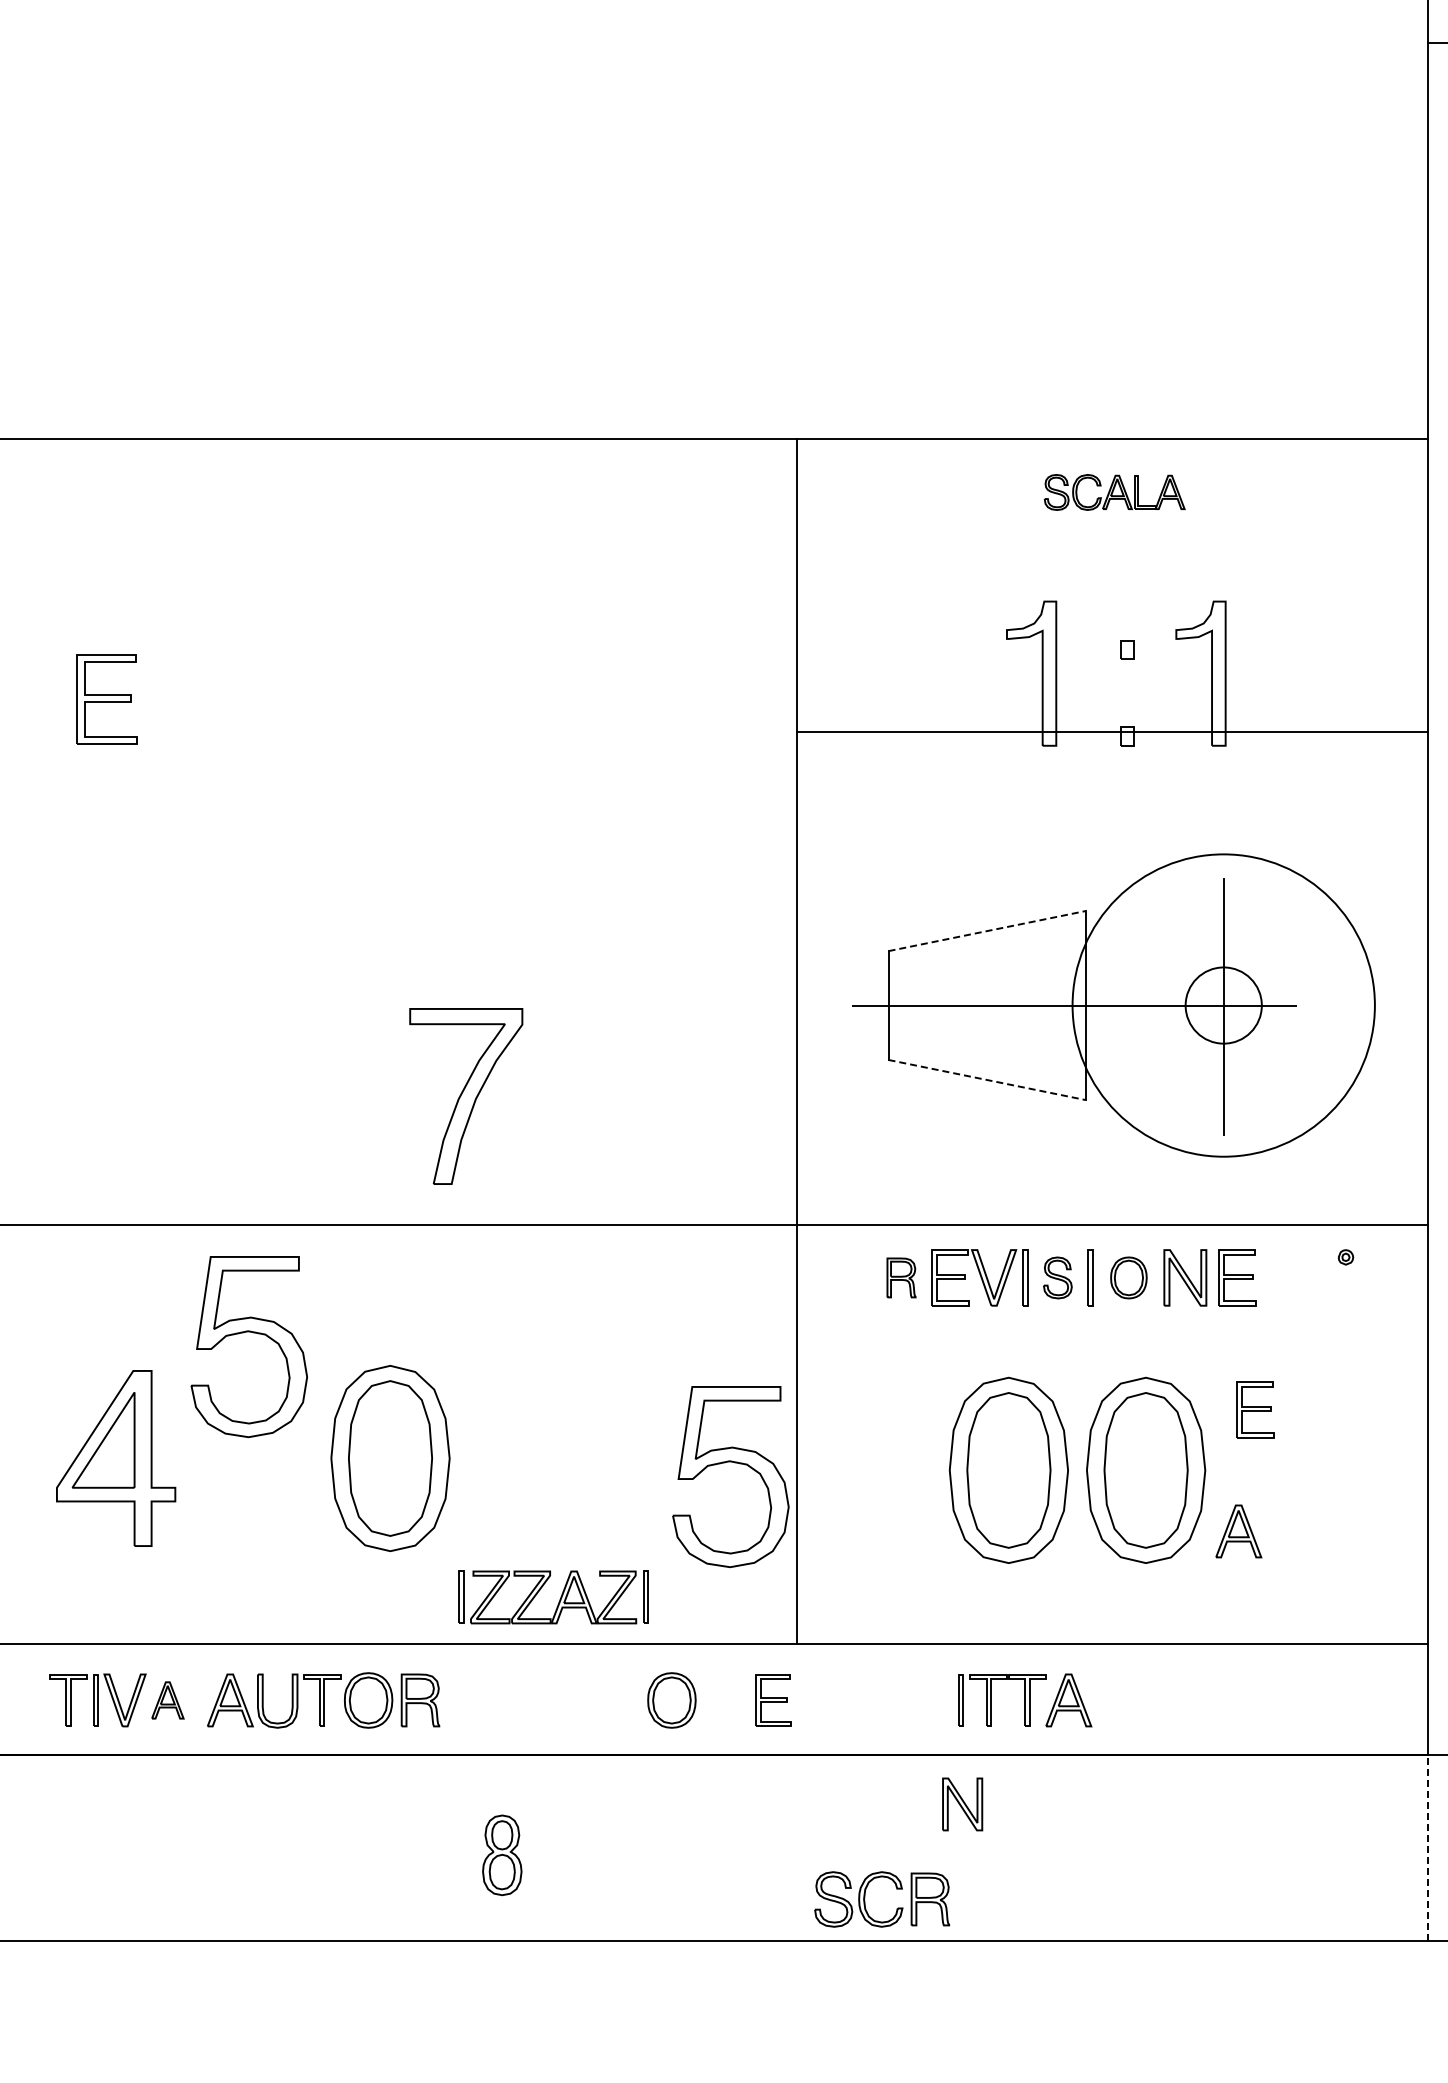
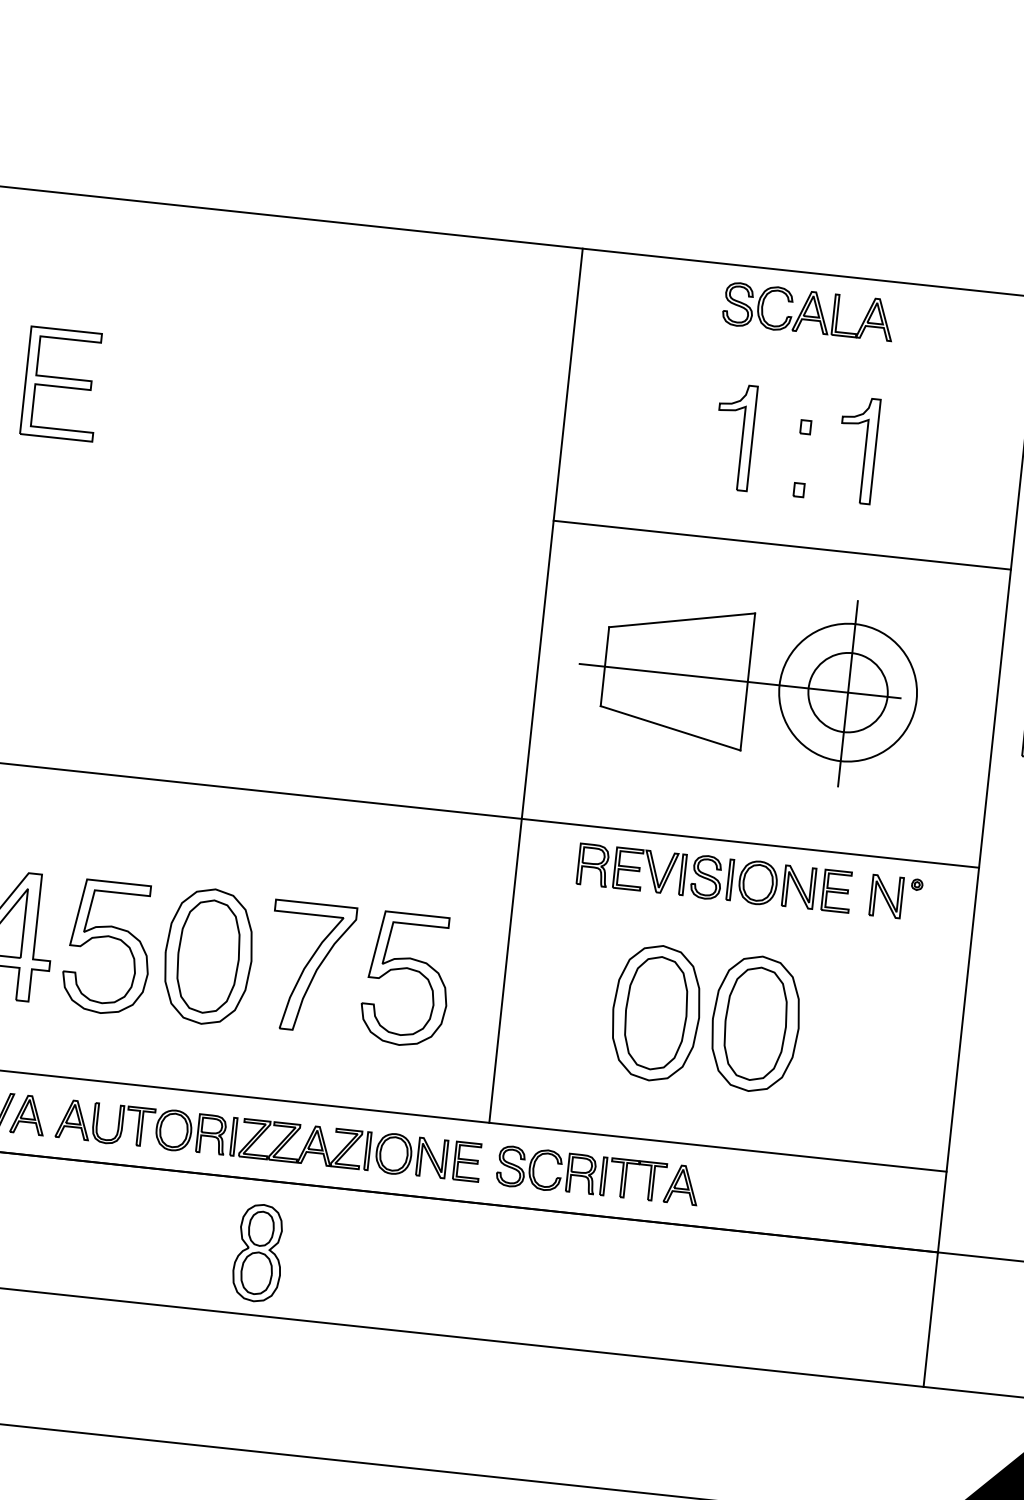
part: (1114, 492) -> (808, 312), size x1.67
part: (106, 699) -> (61, 384), size x1.67
line: (1112, 732) -> (782, 545), moved
line: (987, 931) -> (682, 620), dashed -> solid
circle: (1223, 1005) -> (847, 692), size x0.62
circle: (1223, 1005) -> (847, 692), size x1.43
line: (987, 1079) -> (671, 727), dashed -> solid
part: (466, 1096) -> (310, 967), moved
part: (901, 1277) -> (593, 864), size x1.43
part: (1057, 1277) -> (706, 877), size x1.43
part: (1128, 1277) -> (757, 882), size x1.43
part: (1305, 1277) -> (886, 896), added
part: (243, 1333) -> (104, 937), moved
part: (1255, 1409) -> (839, 988), removed
part: (734, 1463) -> (410, 970), moved
part: (1238, 1531) -> (818, 1075), removed
part: (559, 1599) -> (304, 1145), moved
part: (167, 1700) -> (28, 1114), size x1.43
part: (962, 1804) -> (432, 1158), moved
line: (1427, 1848) -> (930, 1319), dashed -> solid
part: (502, 1855) -> (259, 1253), size x1.67
part: (896, 1908) -> (556, 1177), moved

